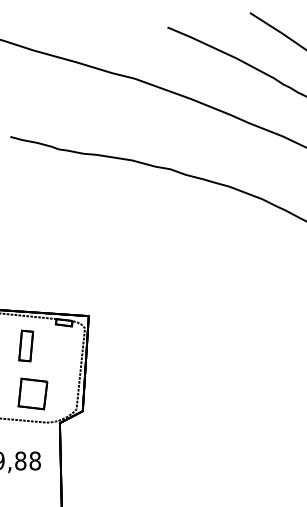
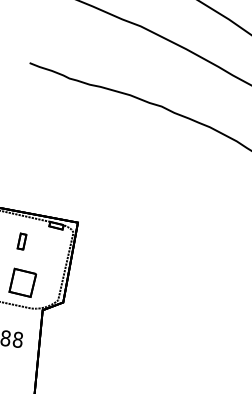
part: (26, 345) -> (22, 241), size x0.6

